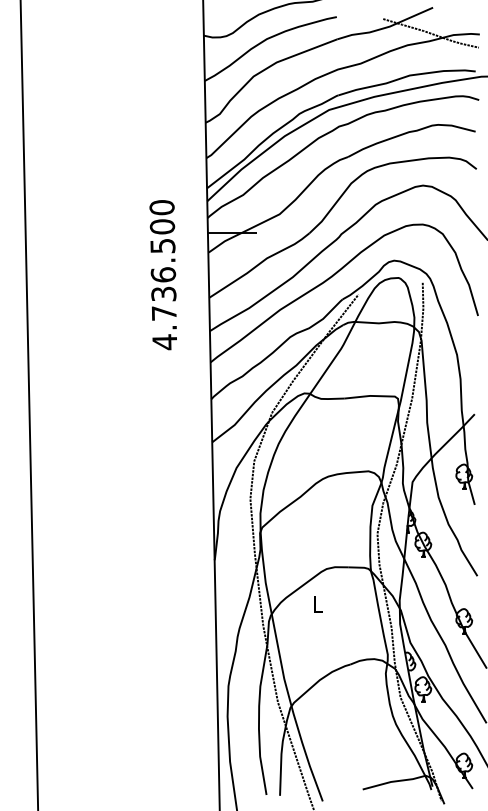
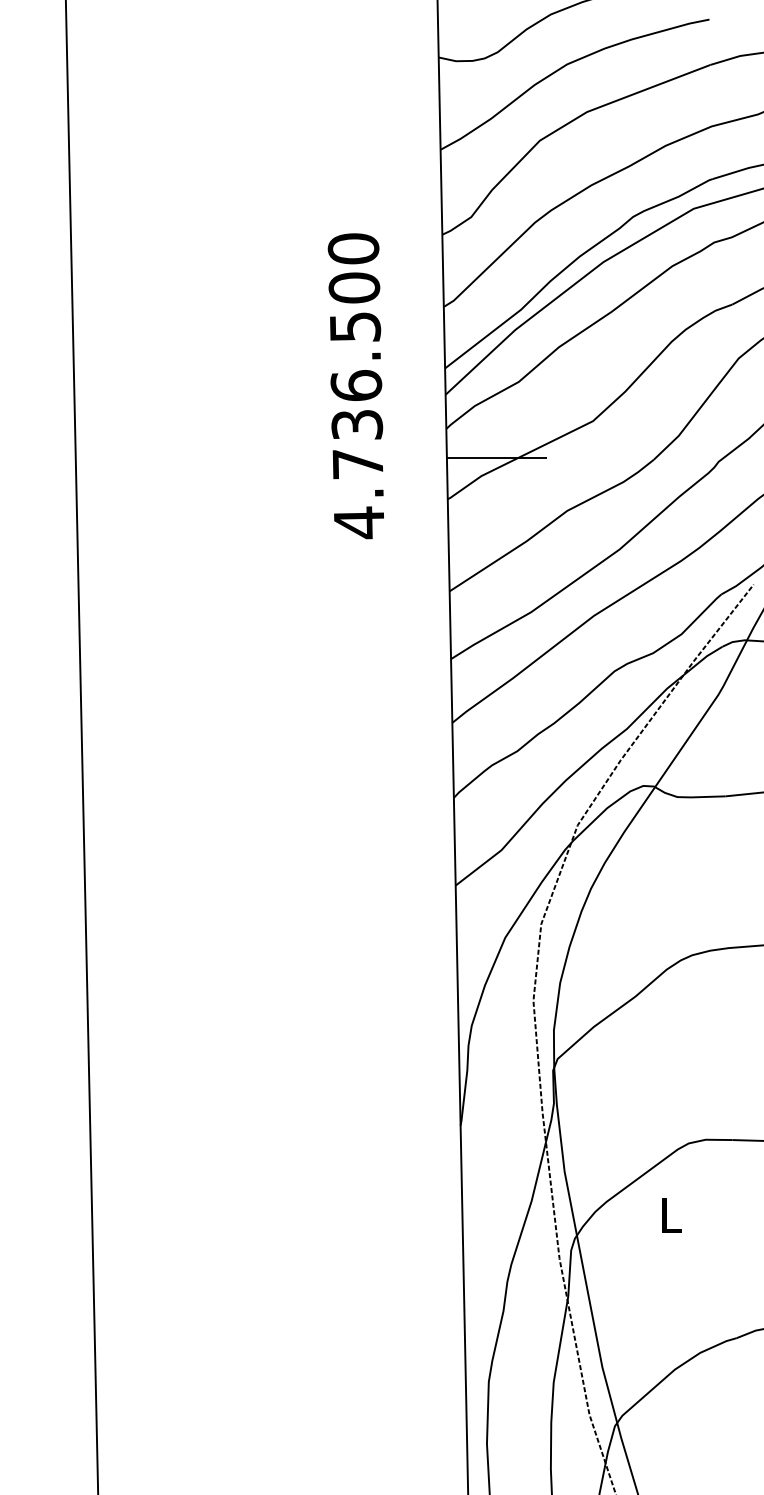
text: (162, 275) -> (354, 386), moved

